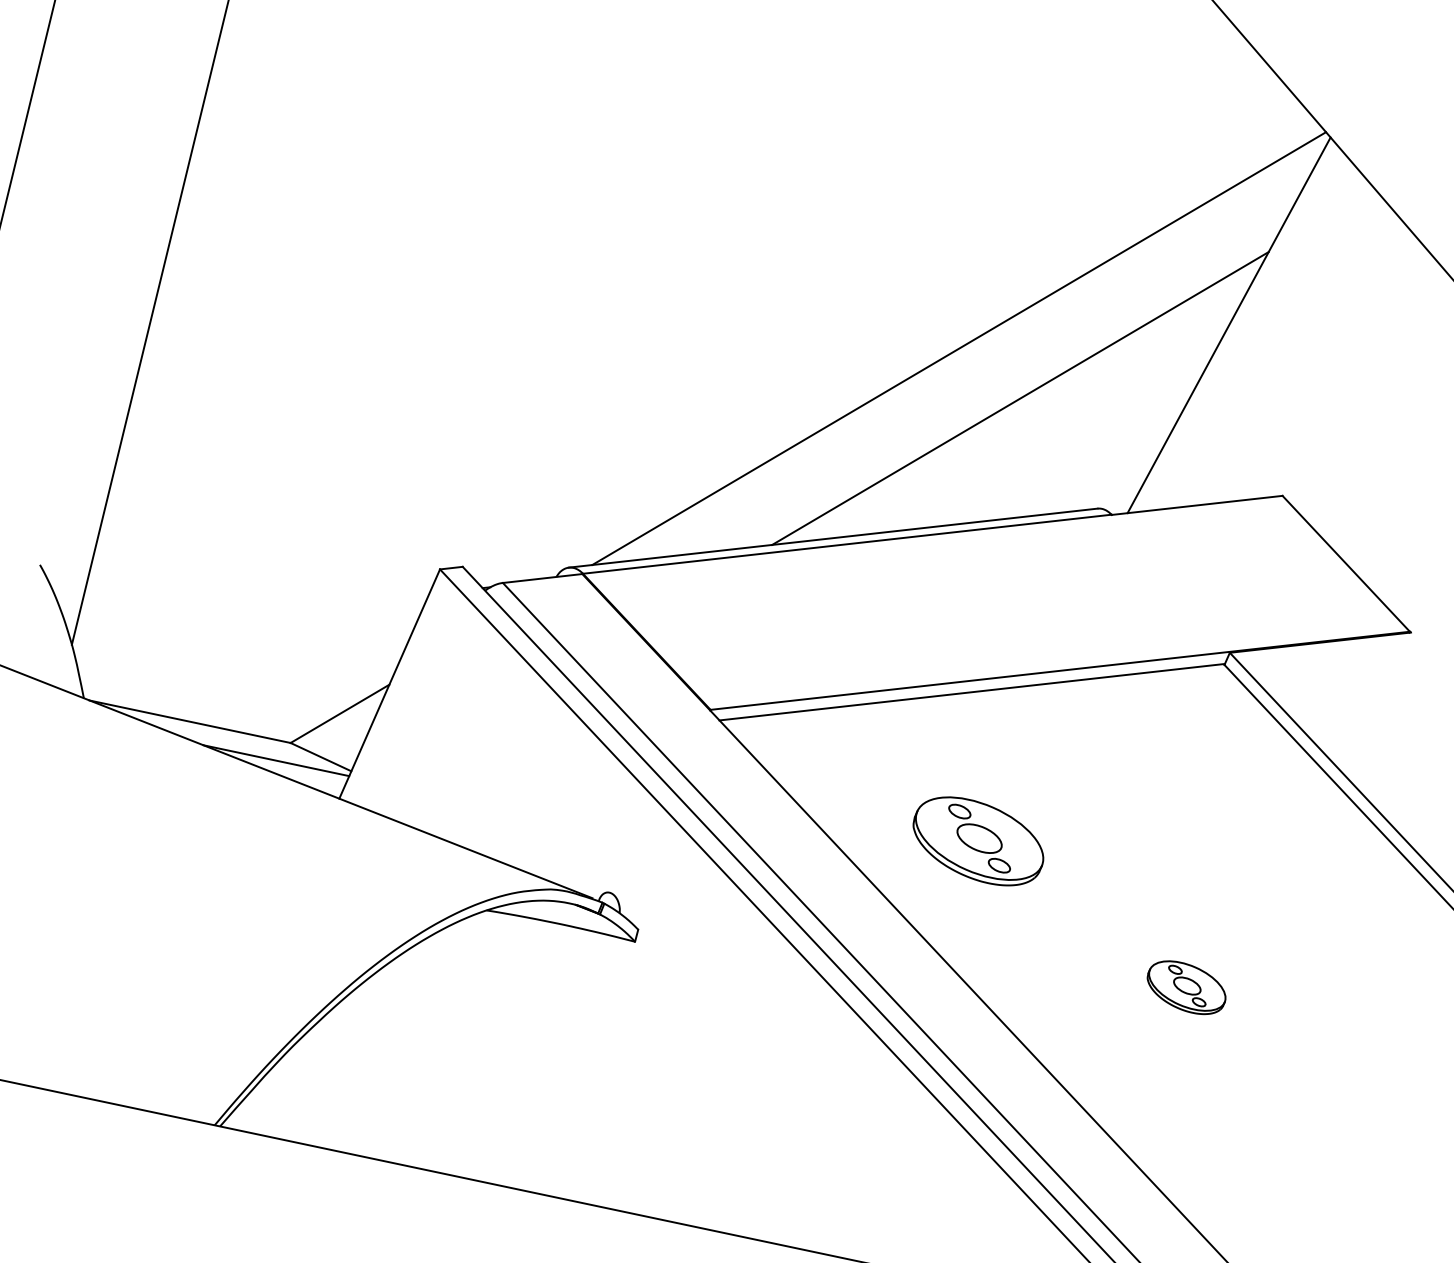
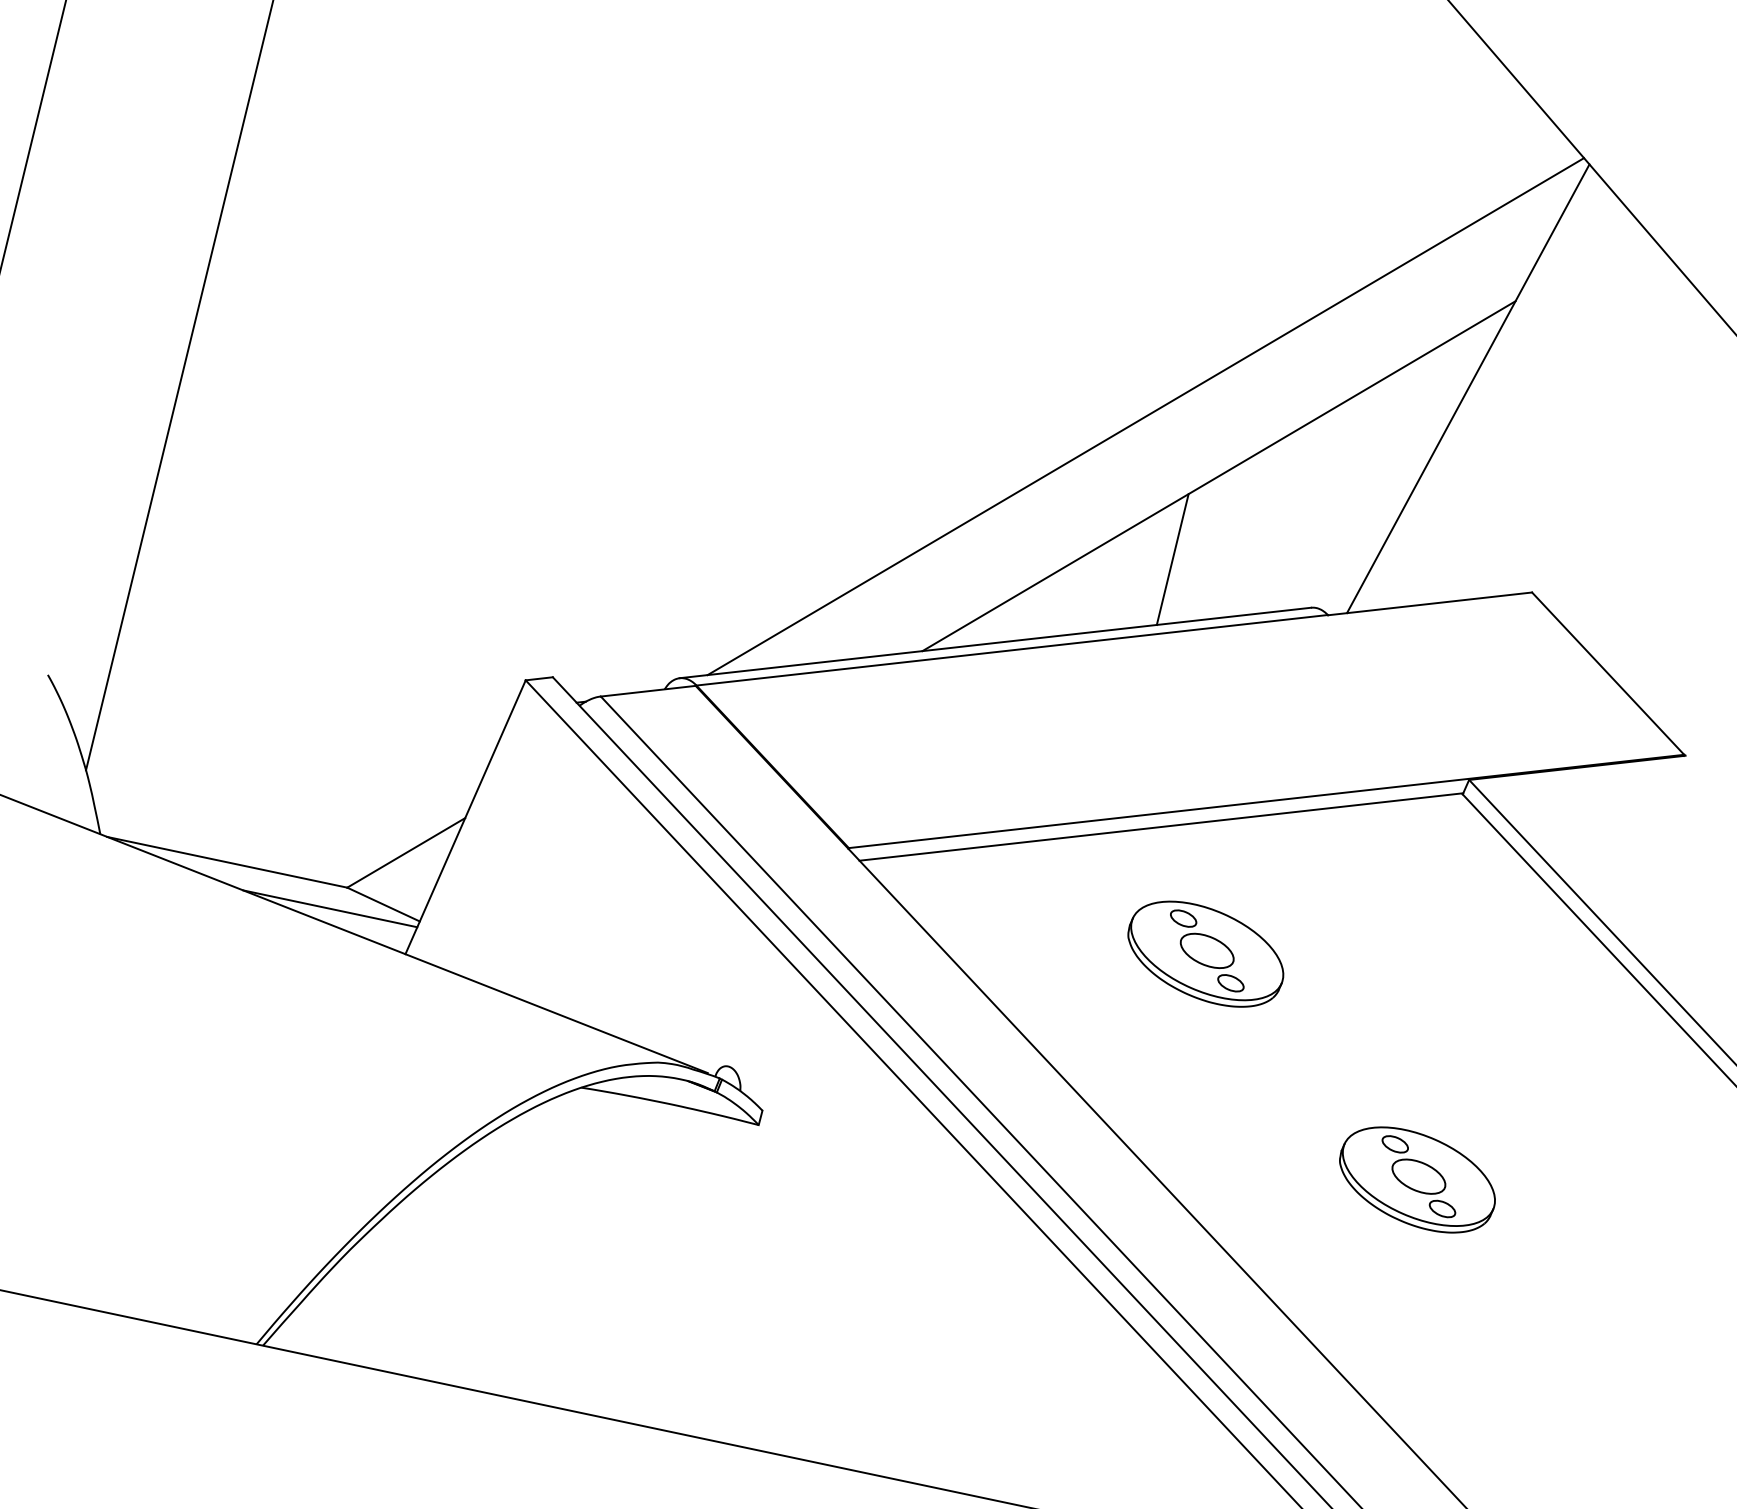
line: (981, 468) -> (1172, 559), added
part: (978, 840) -> (1205, 953), moved
part: (1186, 987) -> (1417, 1179), size x1.67

